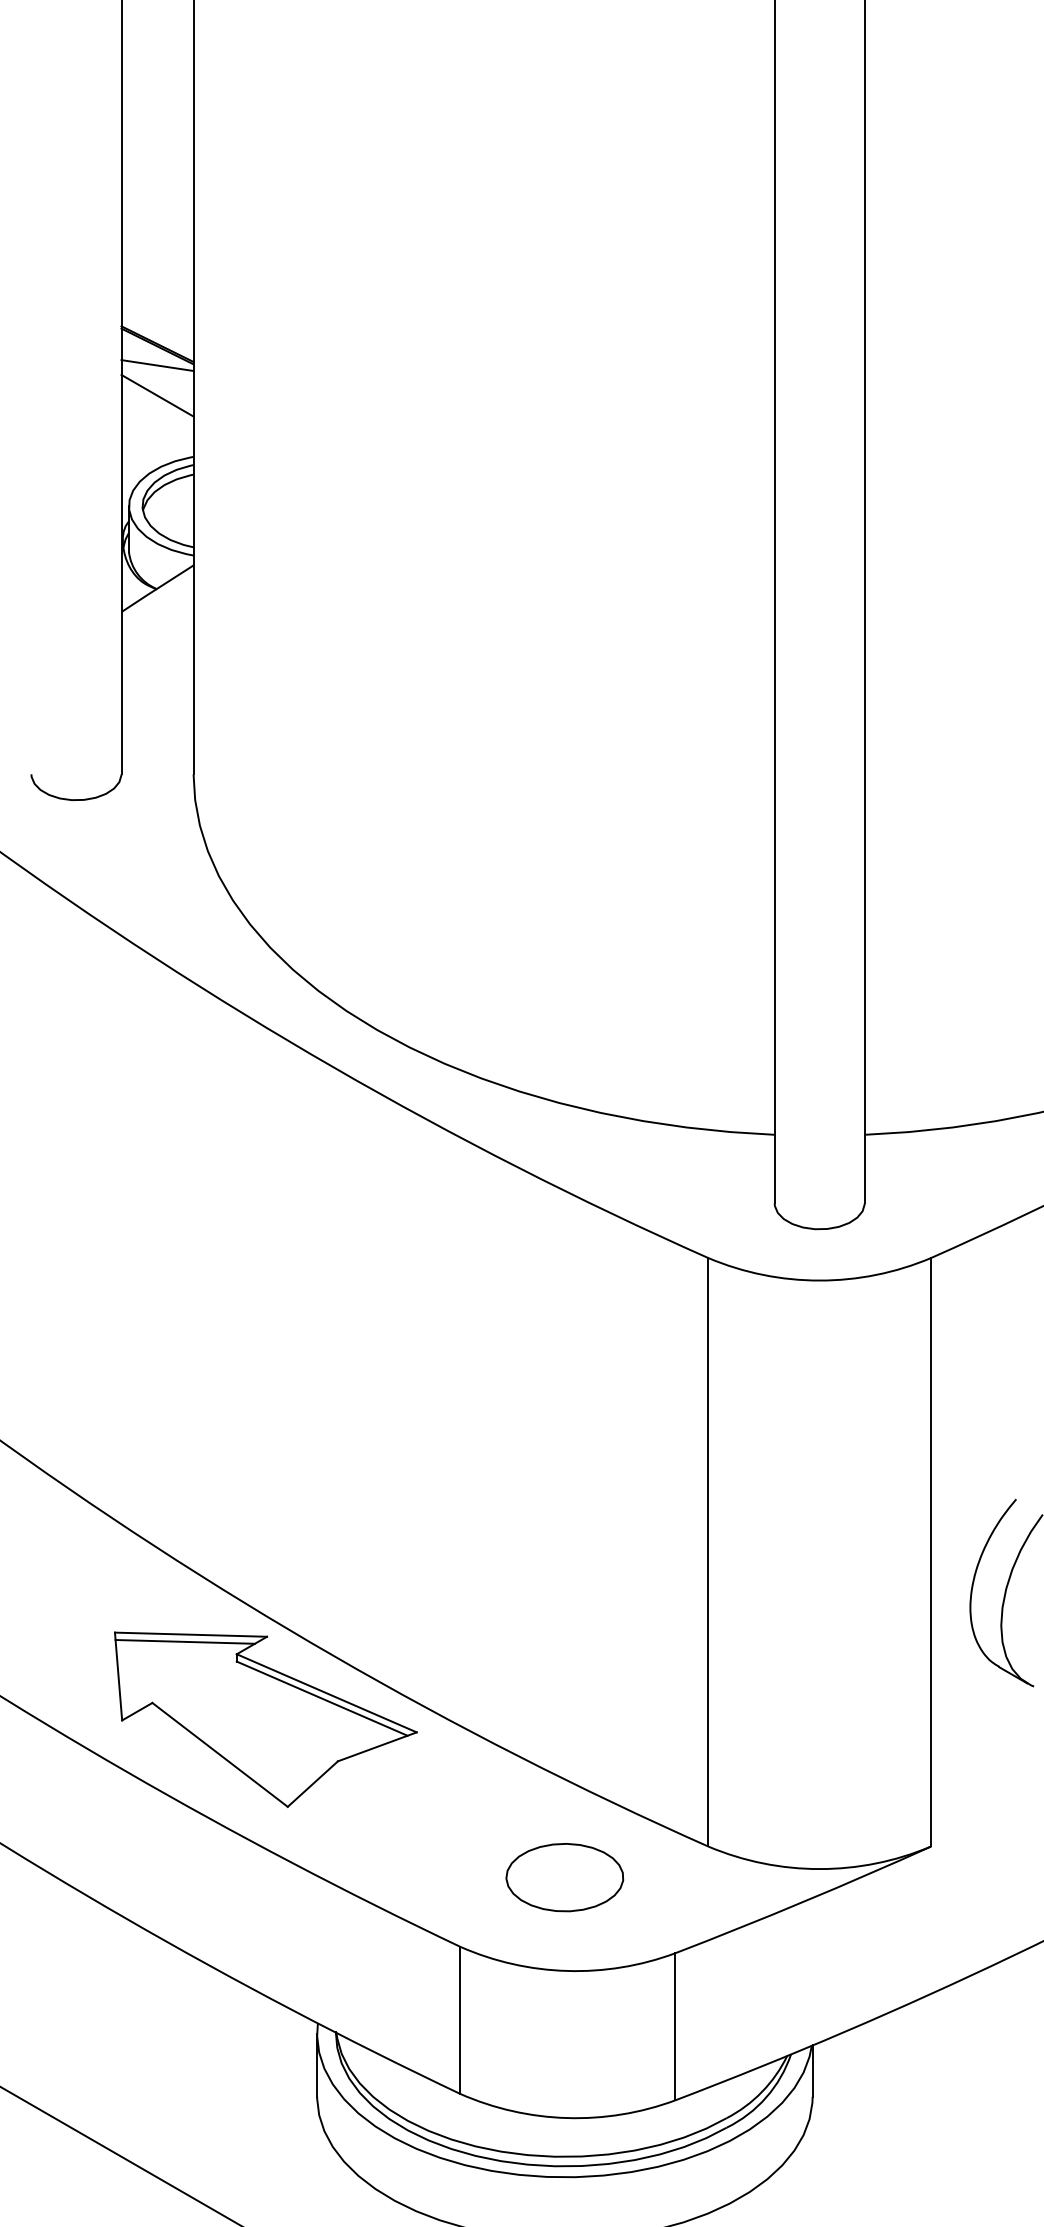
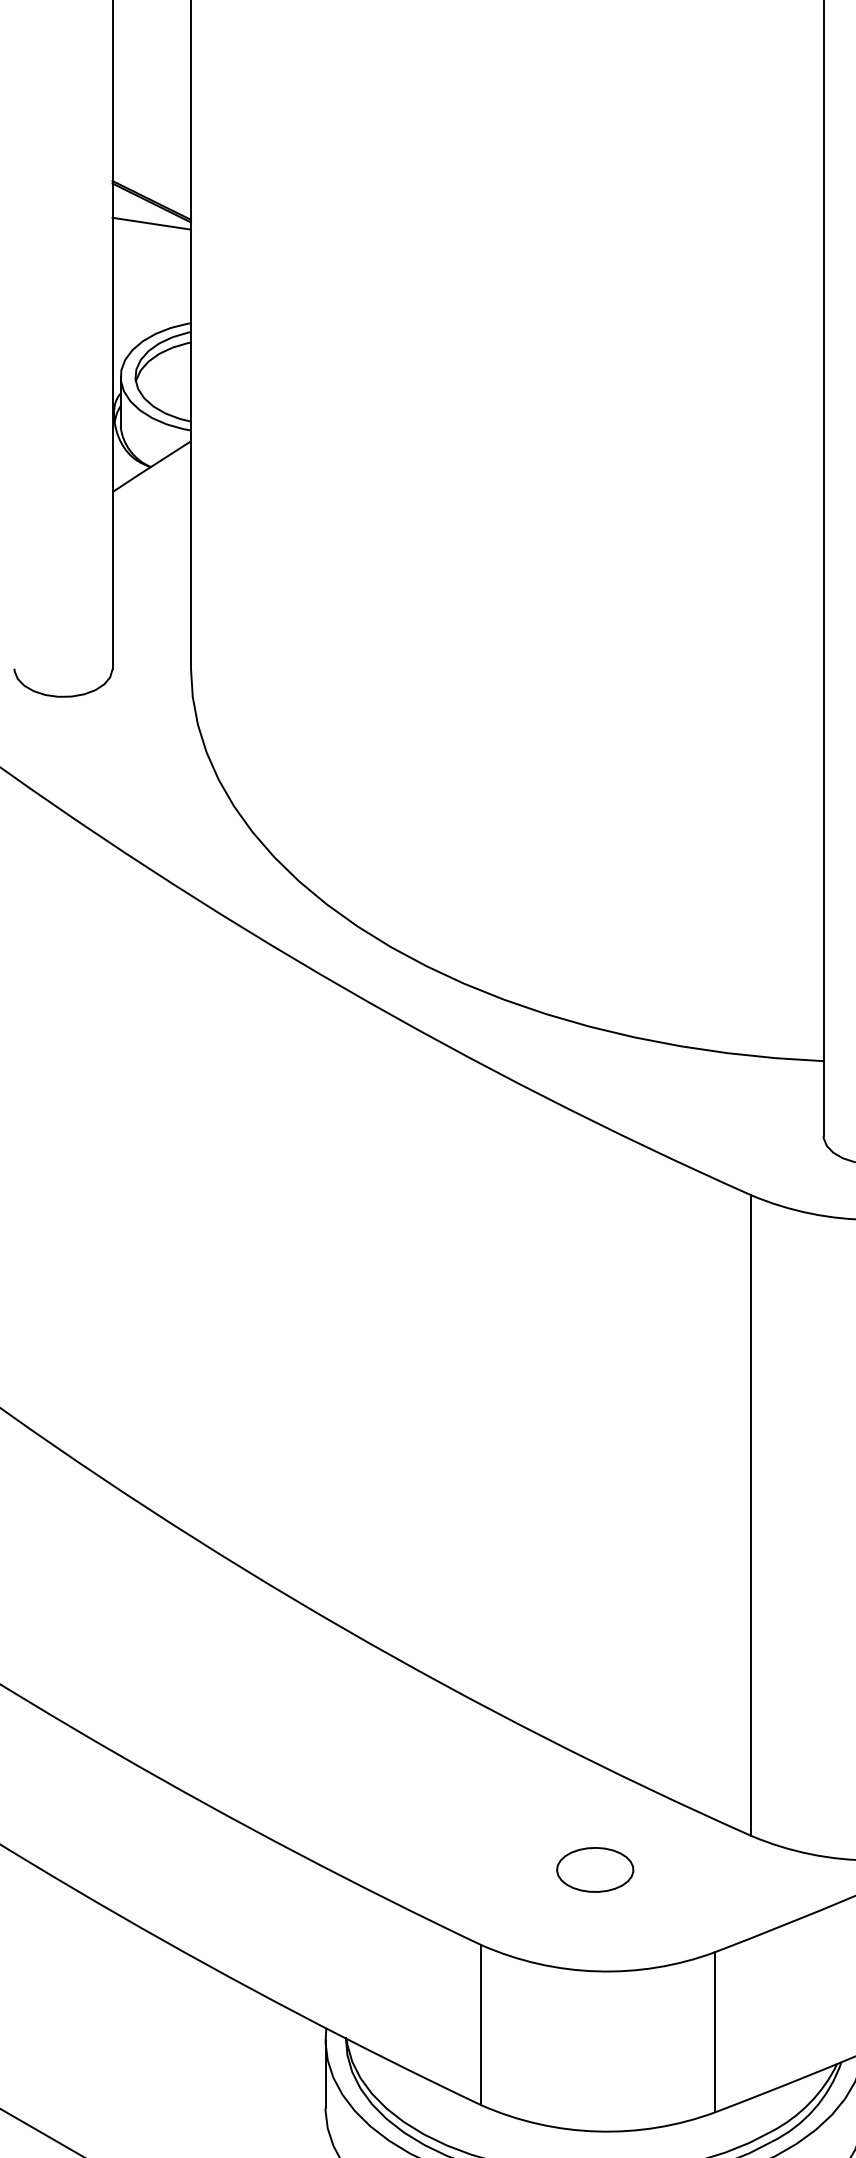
line: (157, 395) -> (151, 256), removed
part: (265, 1719) -> (269, 1697), removed
part: (564, 1877) -> (594, 1869), size x0.6

